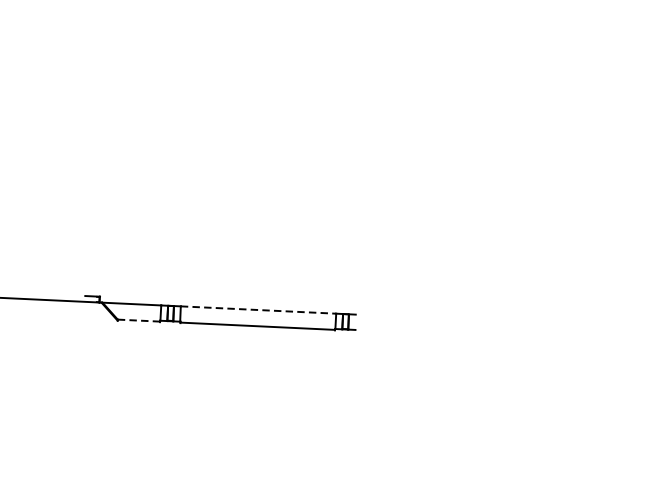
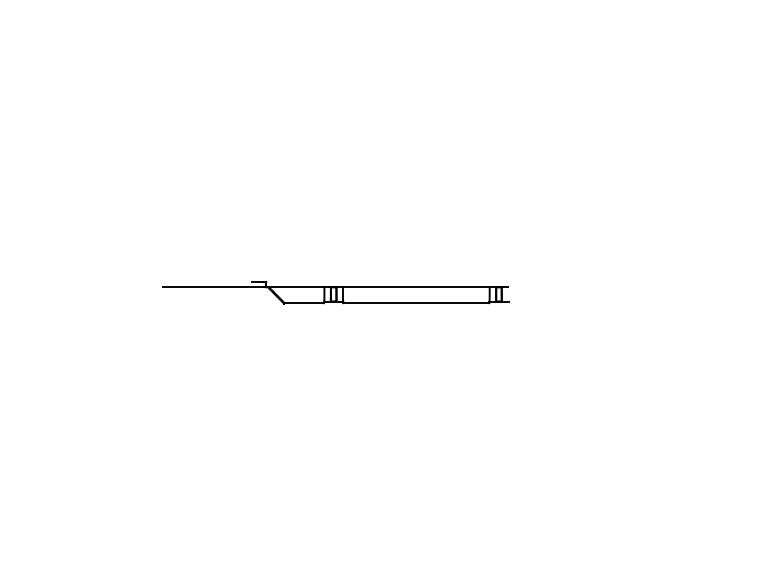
line: (258, 310) -> (416, 287), dashed -> solid
line: (139, 320) -> (304, 302), dashed -> solid

